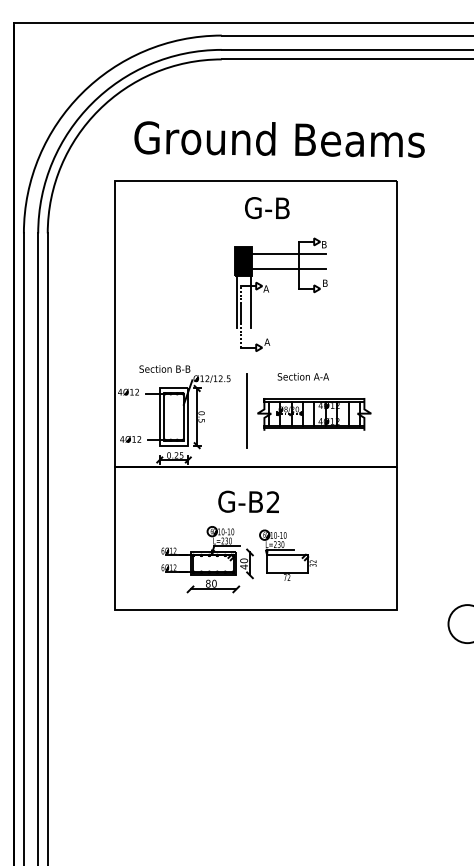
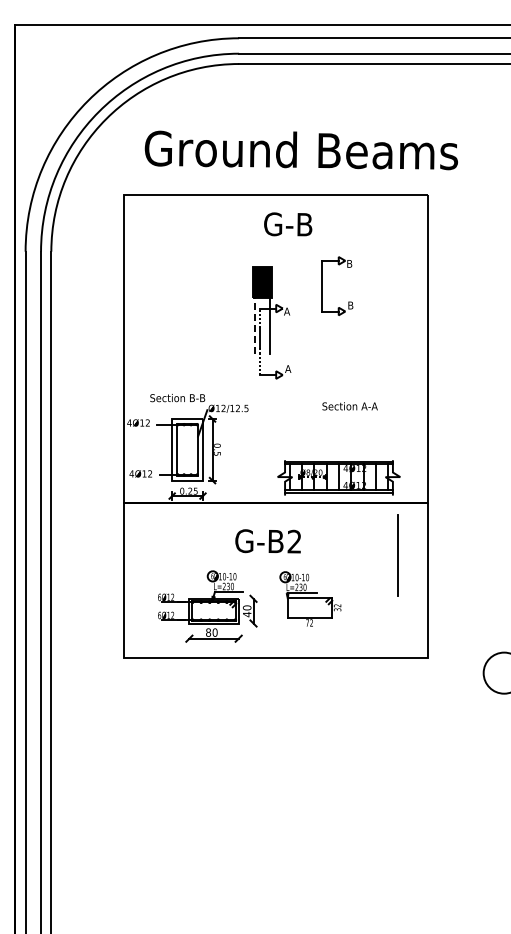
line: (288, 254) -> (311, 274), removed
line: (288, 268) -> (311, 289), removed
line: (236, 301) -> (254, 325), solid -> dashed
text: (302, 376) -> (349, 406), moved
line: (246, 411) -> (397, 555), moved
part: (313, 413) -> (338, 477), moved
part: (207, 559) -> (207, 606), moved

